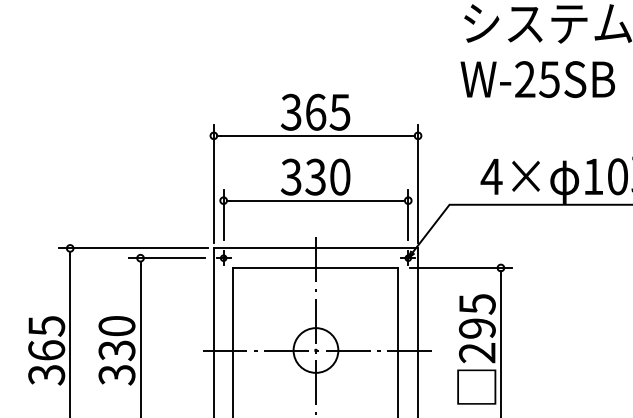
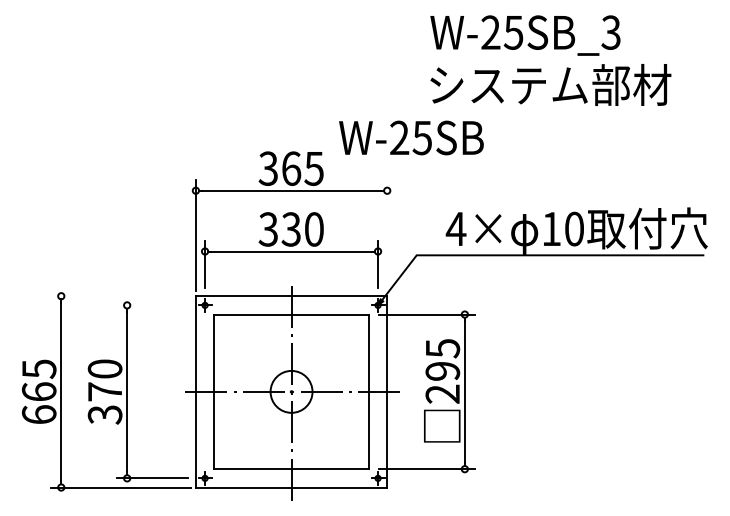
text: (537, 79) -> (411, 137), moved
line: (418, 183) -> (387, 235), removed
line: (133, 248) -> (120, 296), removed
line: (167, 258) -> (152, 305), removed
text: (116, 350) -> (104, 391), 330 -> 370
text: (46, 374) -> (39, 414), 365 -> 665

